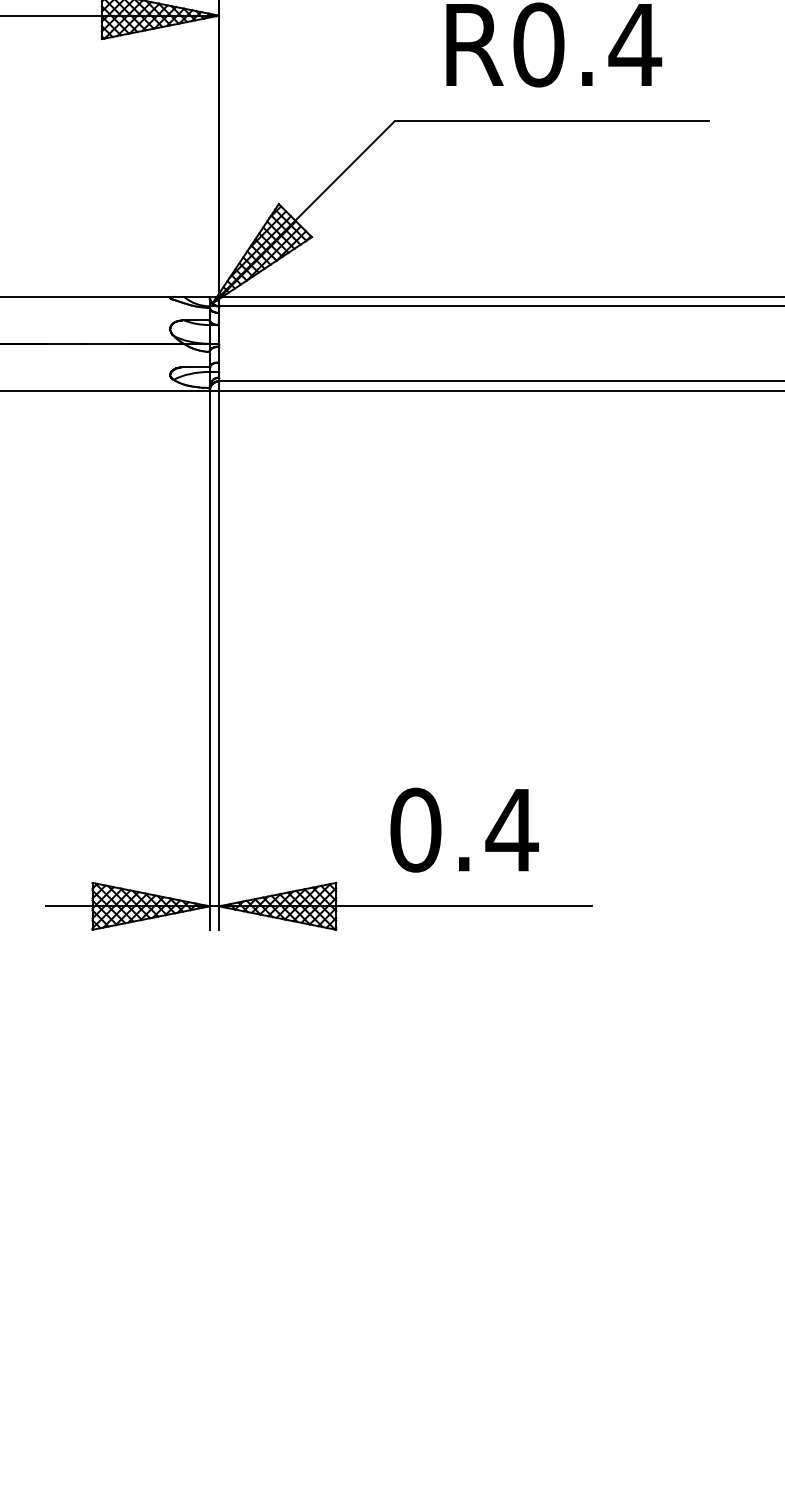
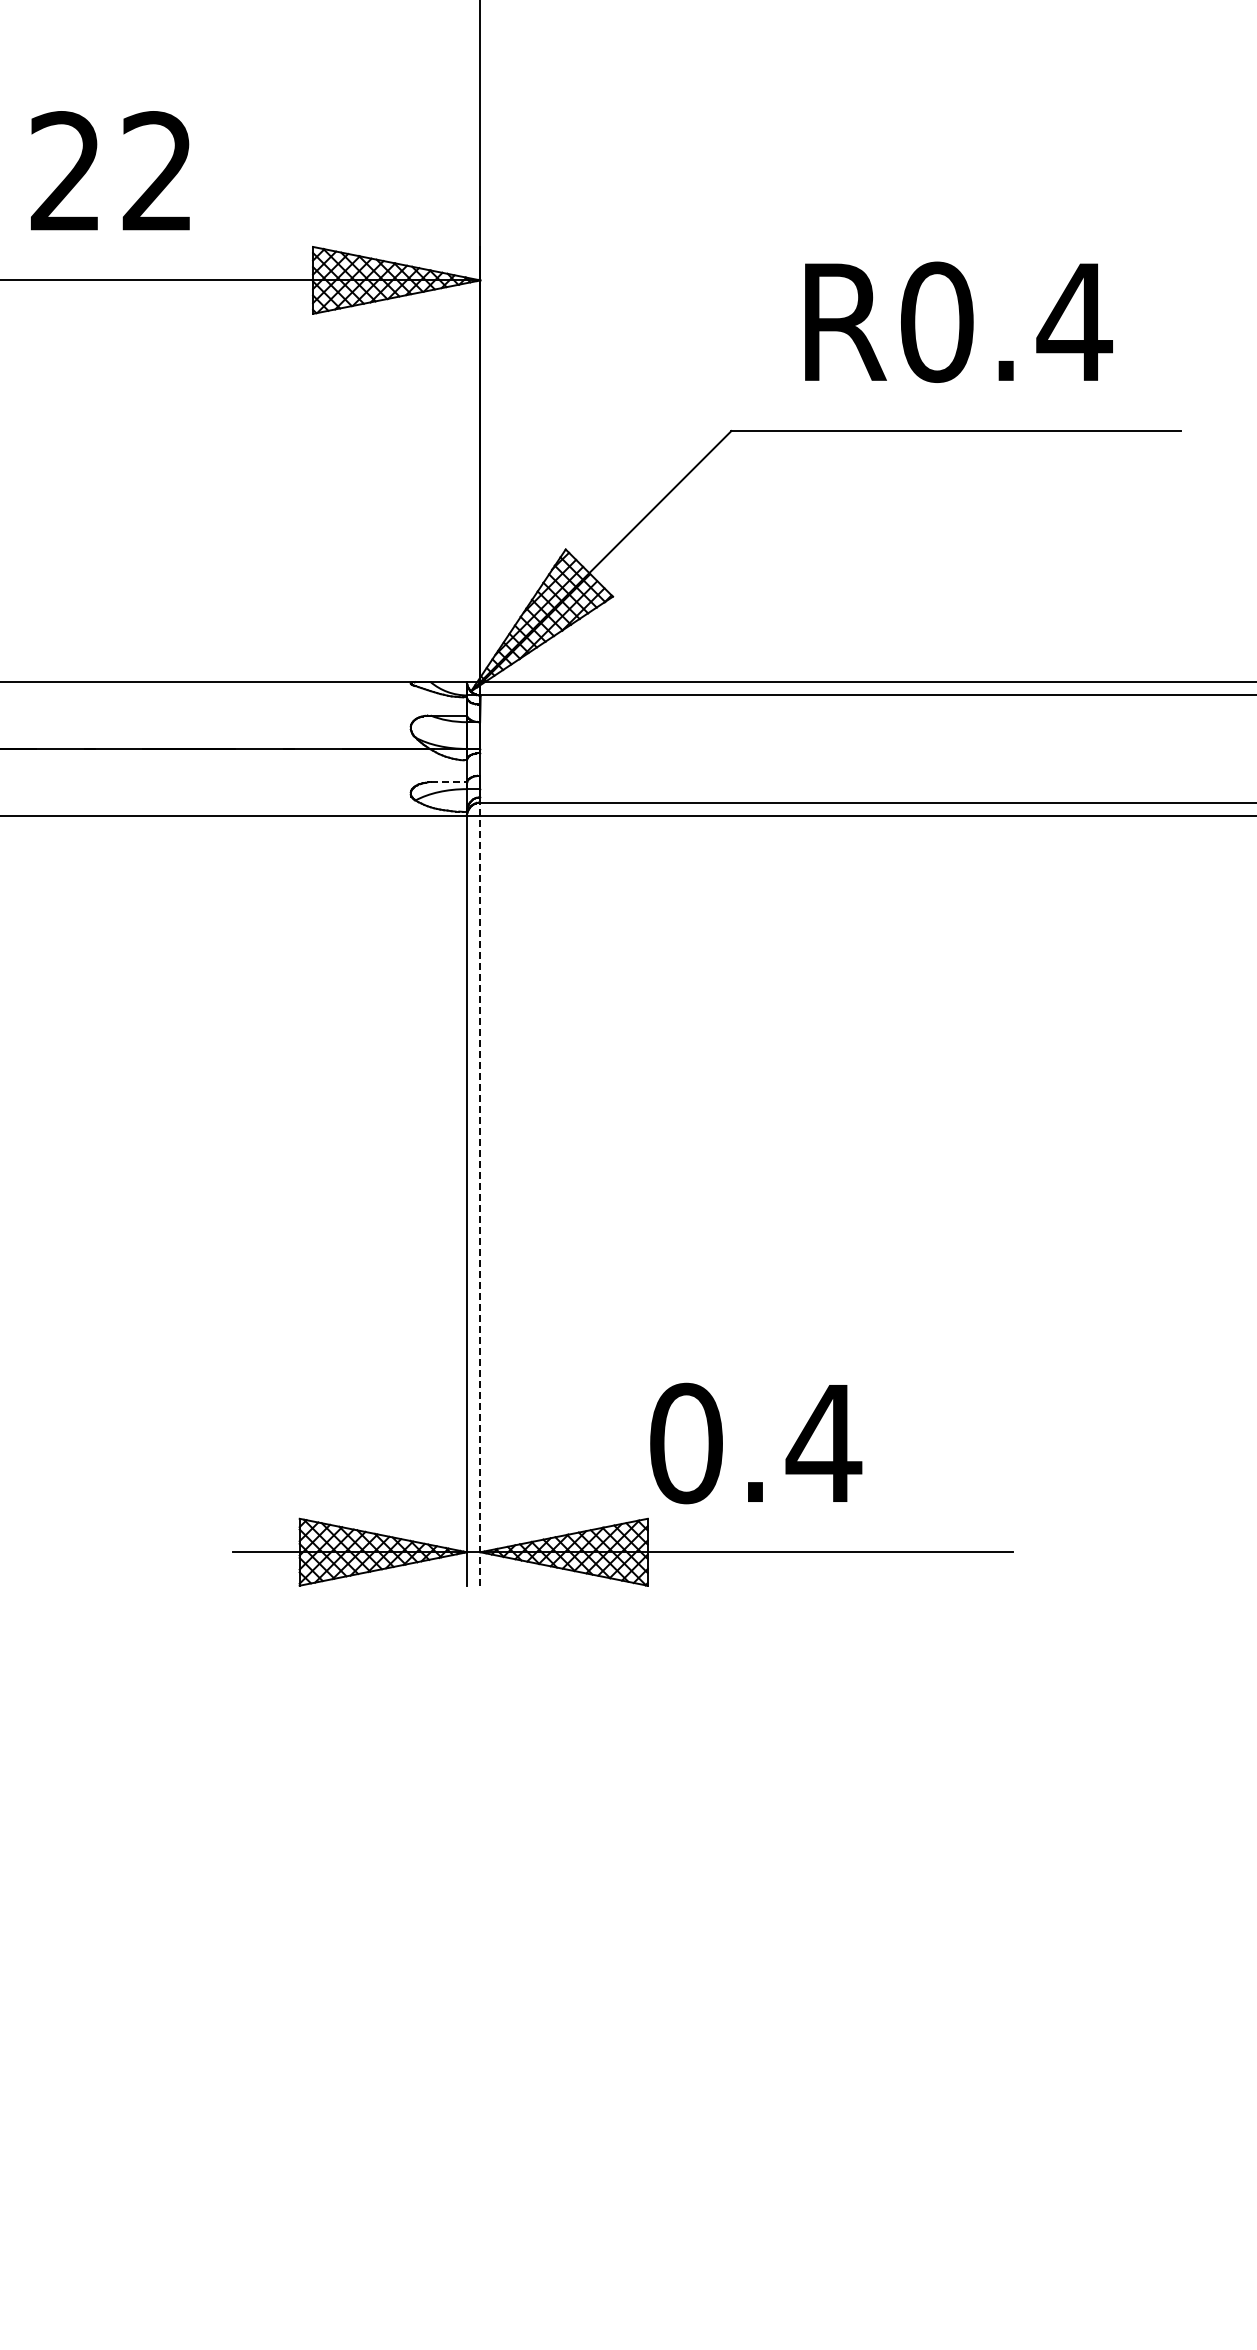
line: (197, 367) -> (449, 782), solid -> dashed
line: (219, 655) -> (480, 1194), solid -> dashed
text: (464, 830) -> (756, 1443), moved

